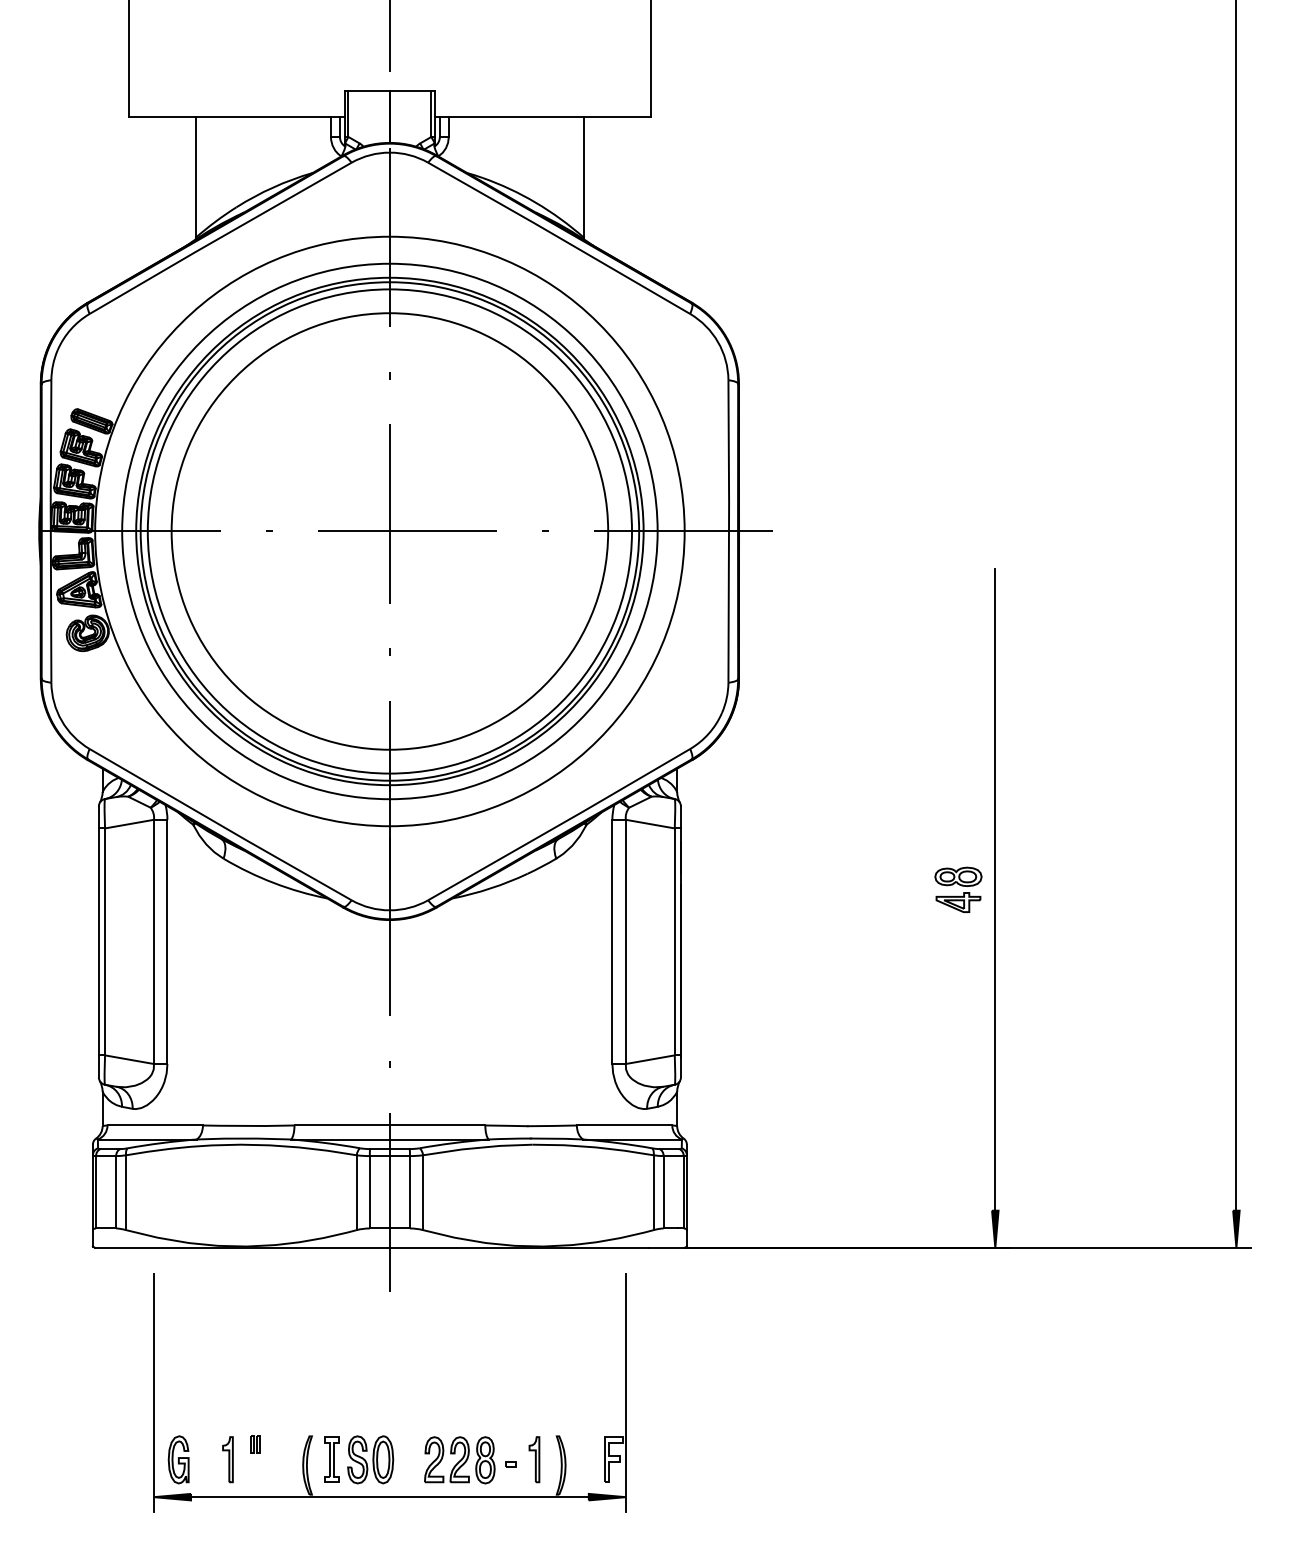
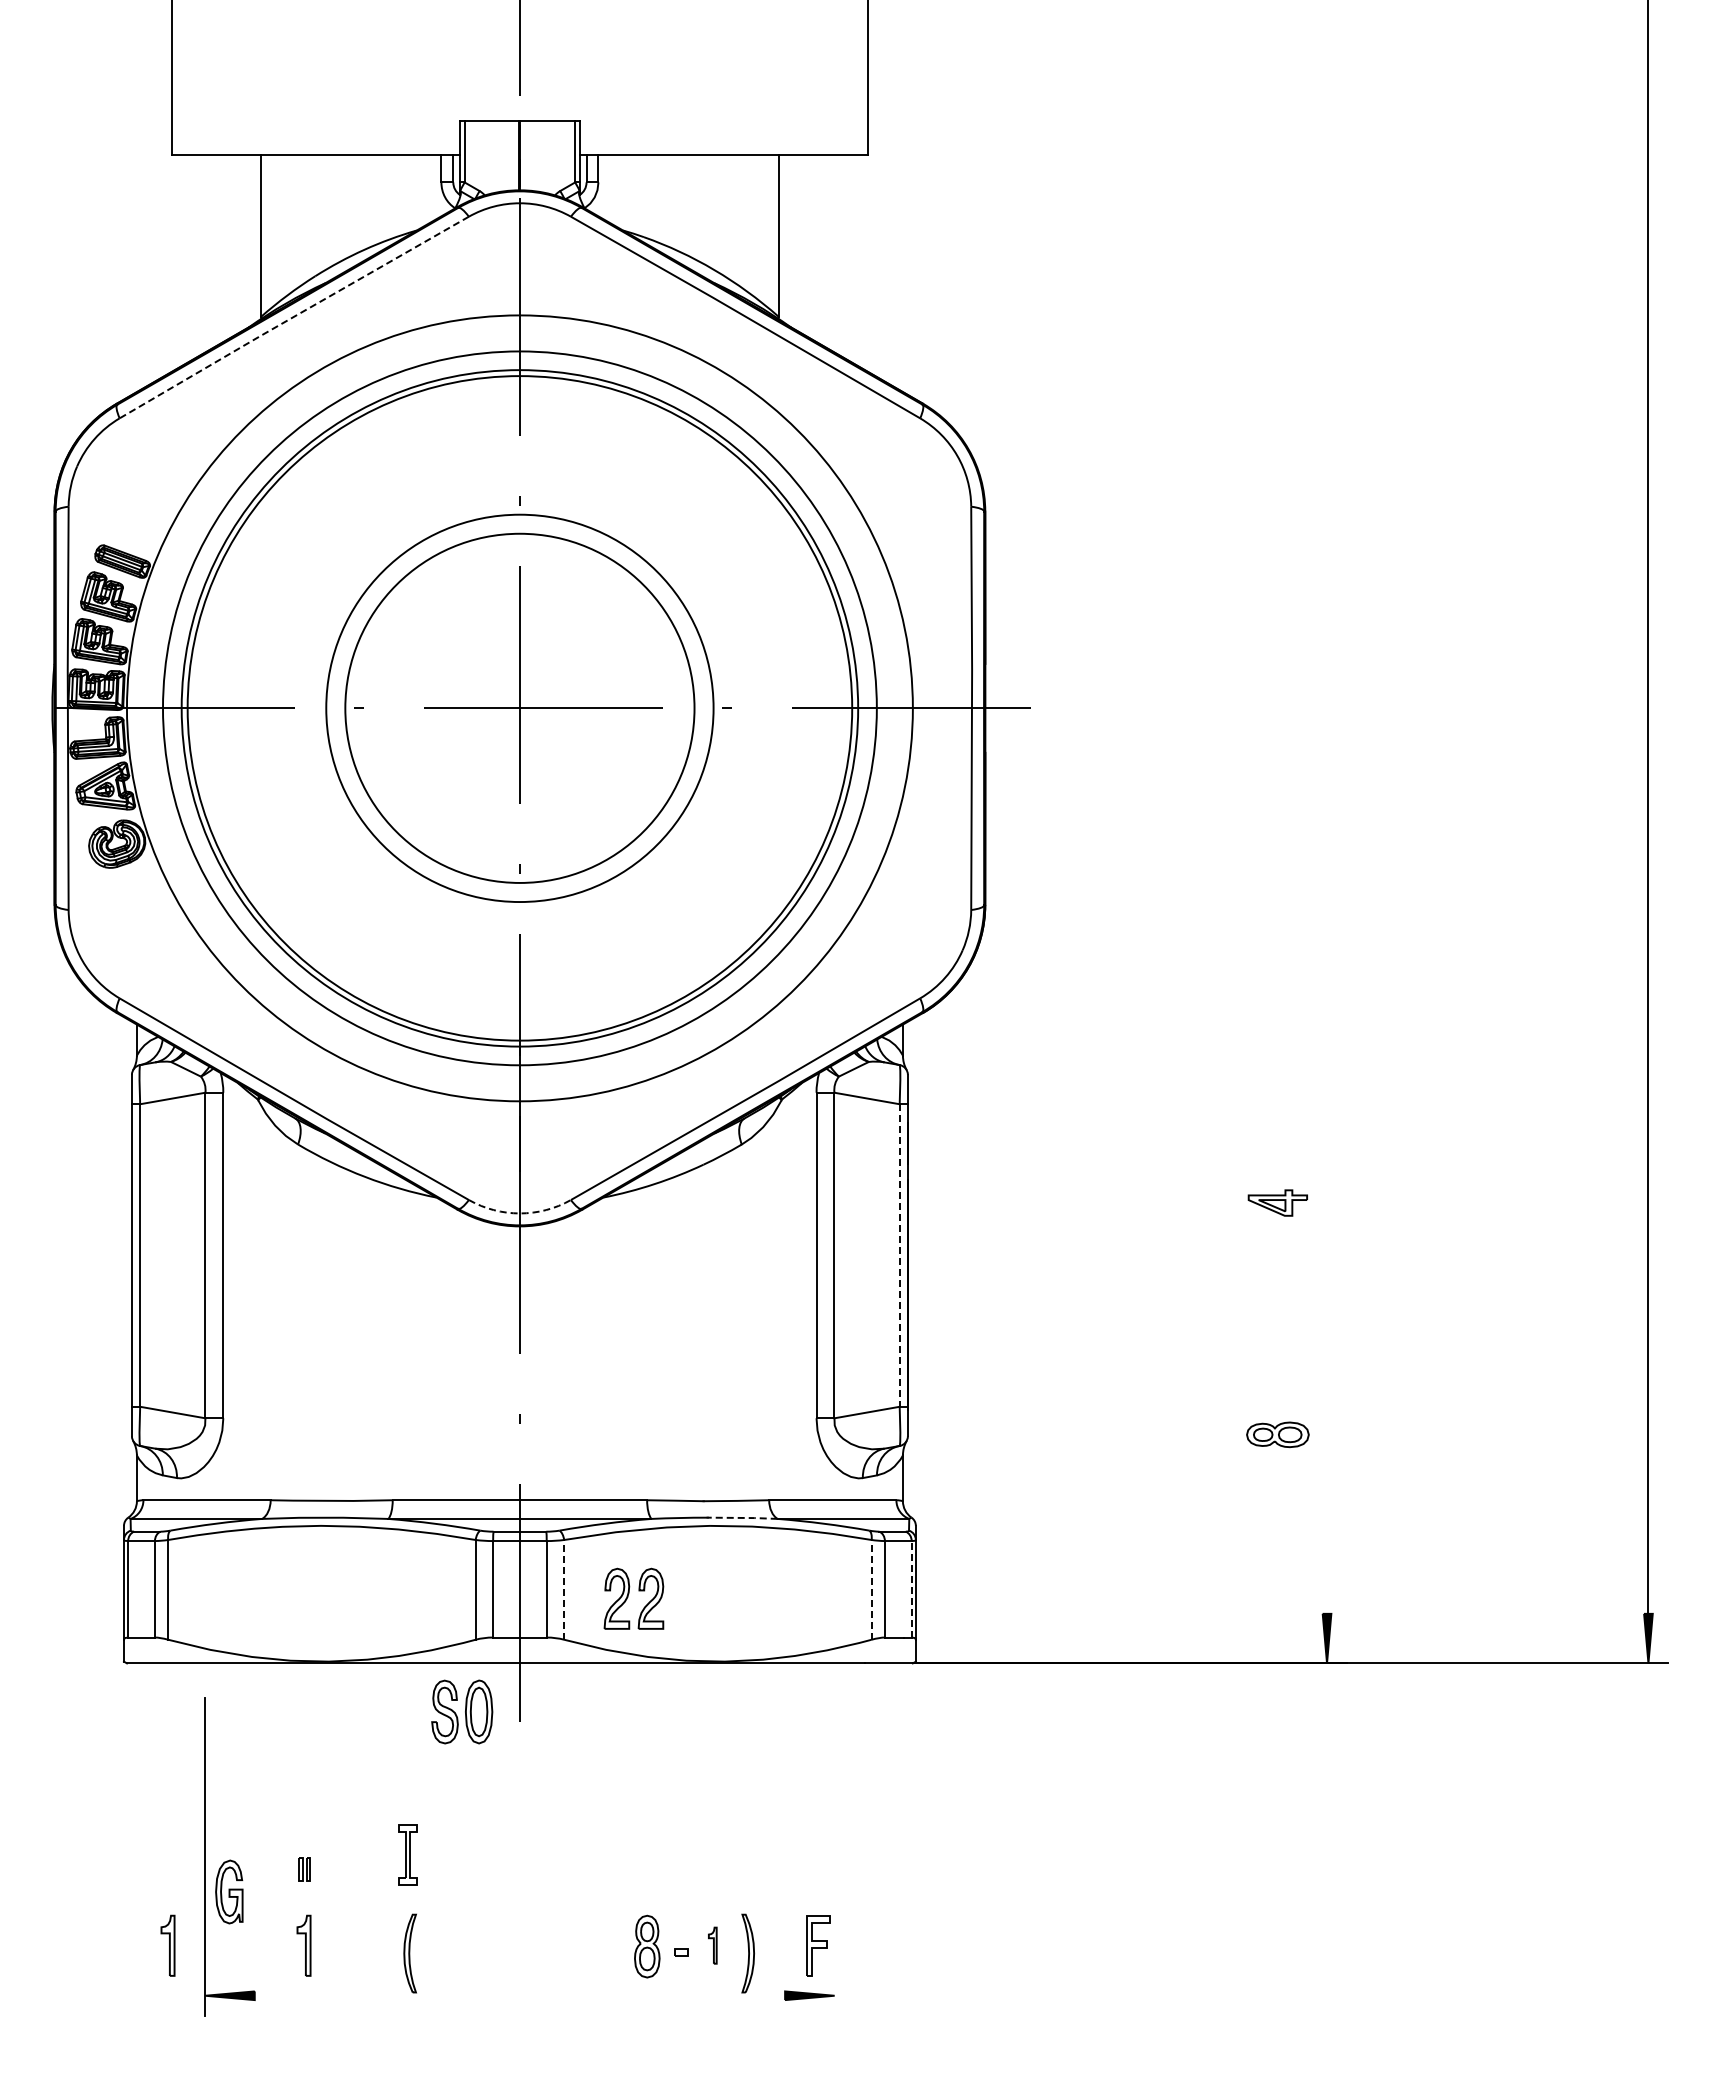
line: (220, 238) -> (293, 317), solid -> dashed
circle: (389, 531) -> (519, 708), size x0.6
circle: (389, 531) -> (519, 708), size x0.6
part: (958, 876) -> (1277, 1434), moved
line: (995, 889) -> (1327, 1185), removed
arc: (389, 910) -> (519, 1213), solid -> dashed
line: (674, 942) -> (899, 1256), solid -> dashed
line: (557, 1138) -> (743, 1517), solid -> dashed
line: (683, 1191) -> (911, 1588), solid -> dashed
line: (423, 1192) -> (564, 1589), solid -> dashed
line: (653, 1192) -> (871, 1589), solid -> dashed
line: (625, 1392) -> (834, 1856), removed
part: (255, 1444) -> (304, 1869), moved
part: (125, 1459) -> (167, 1945), added
part: (178, 1459) -> (229, 1891), moved
part: (331, 1459) -> (407, 1854), moved
part: (370, 1459) -> (462, 1711), moved
part: (446, 1459) -> (633, 1598), moved
part: (534, 1459) -> (712, 1945), size x0.6
line: (389, 1496) -> (519, 1995), removed

